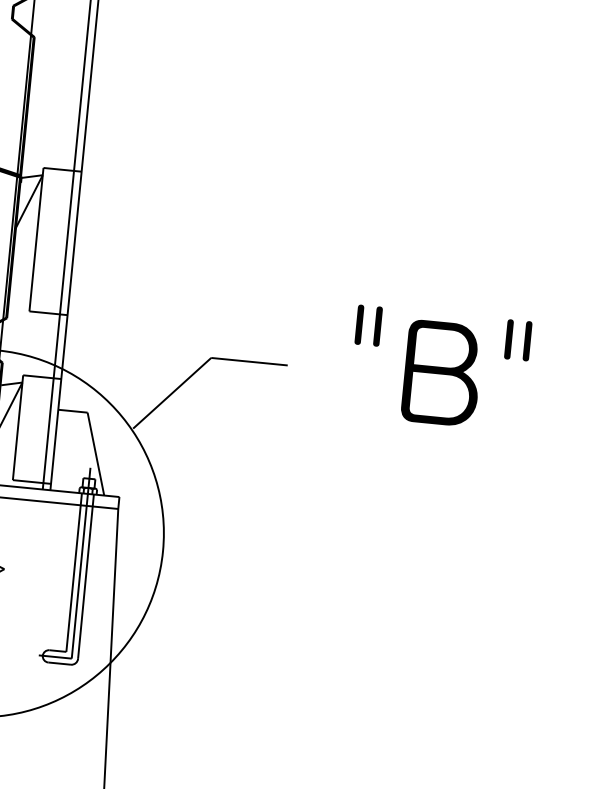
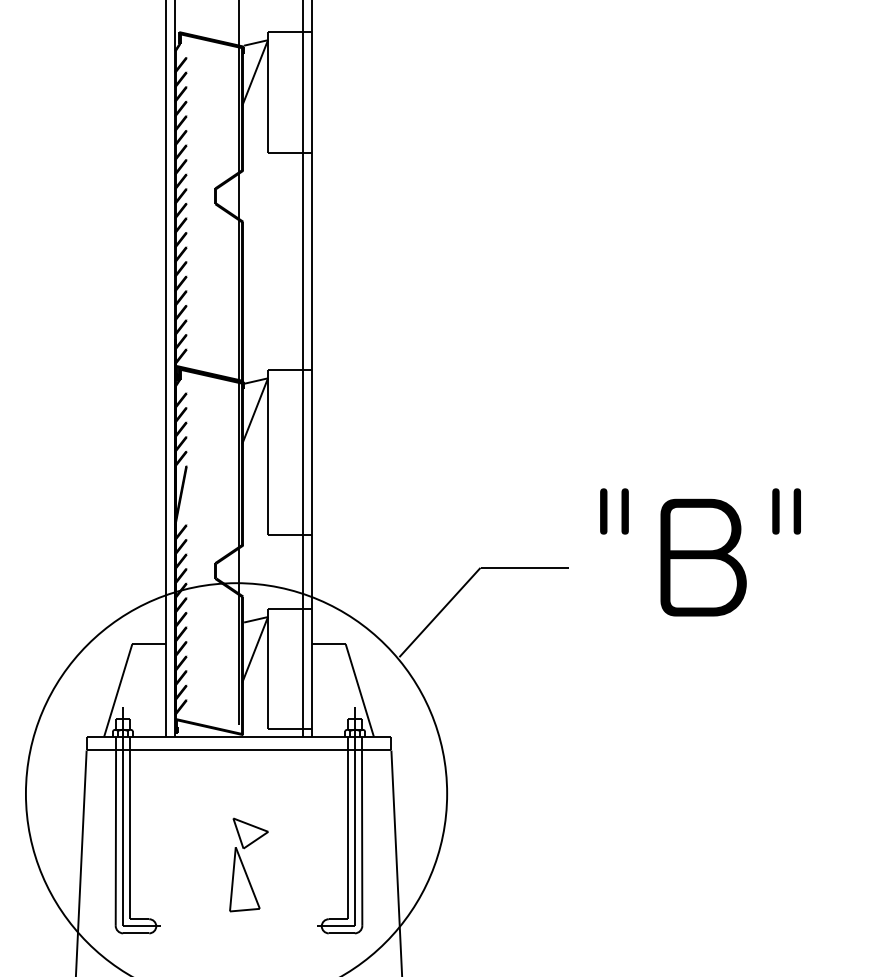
text: (439, 368) -> (700, 552), moved

